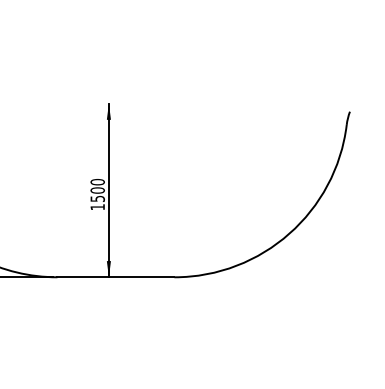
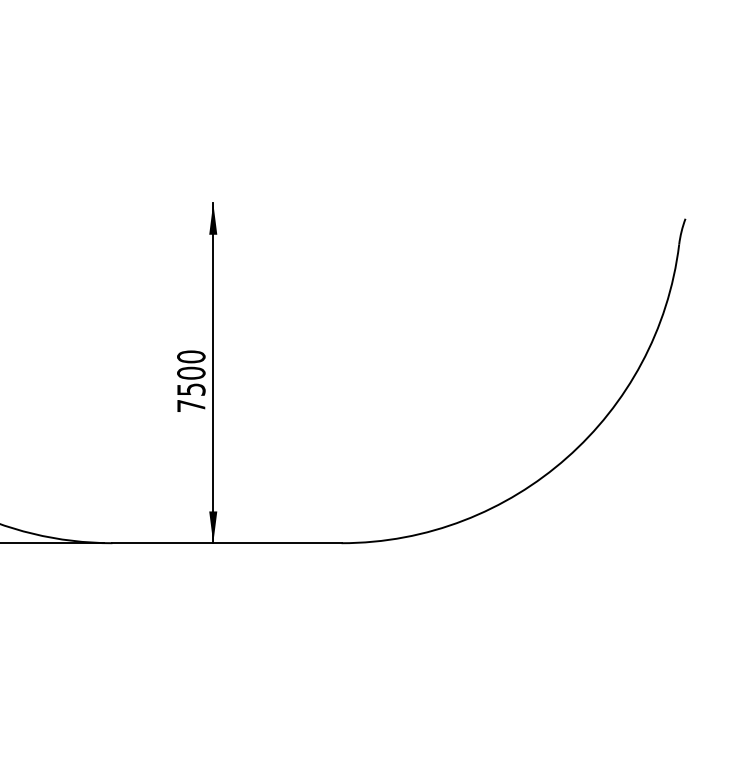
text: (97, 207) -> (190, 406), 1500 -> 7500

